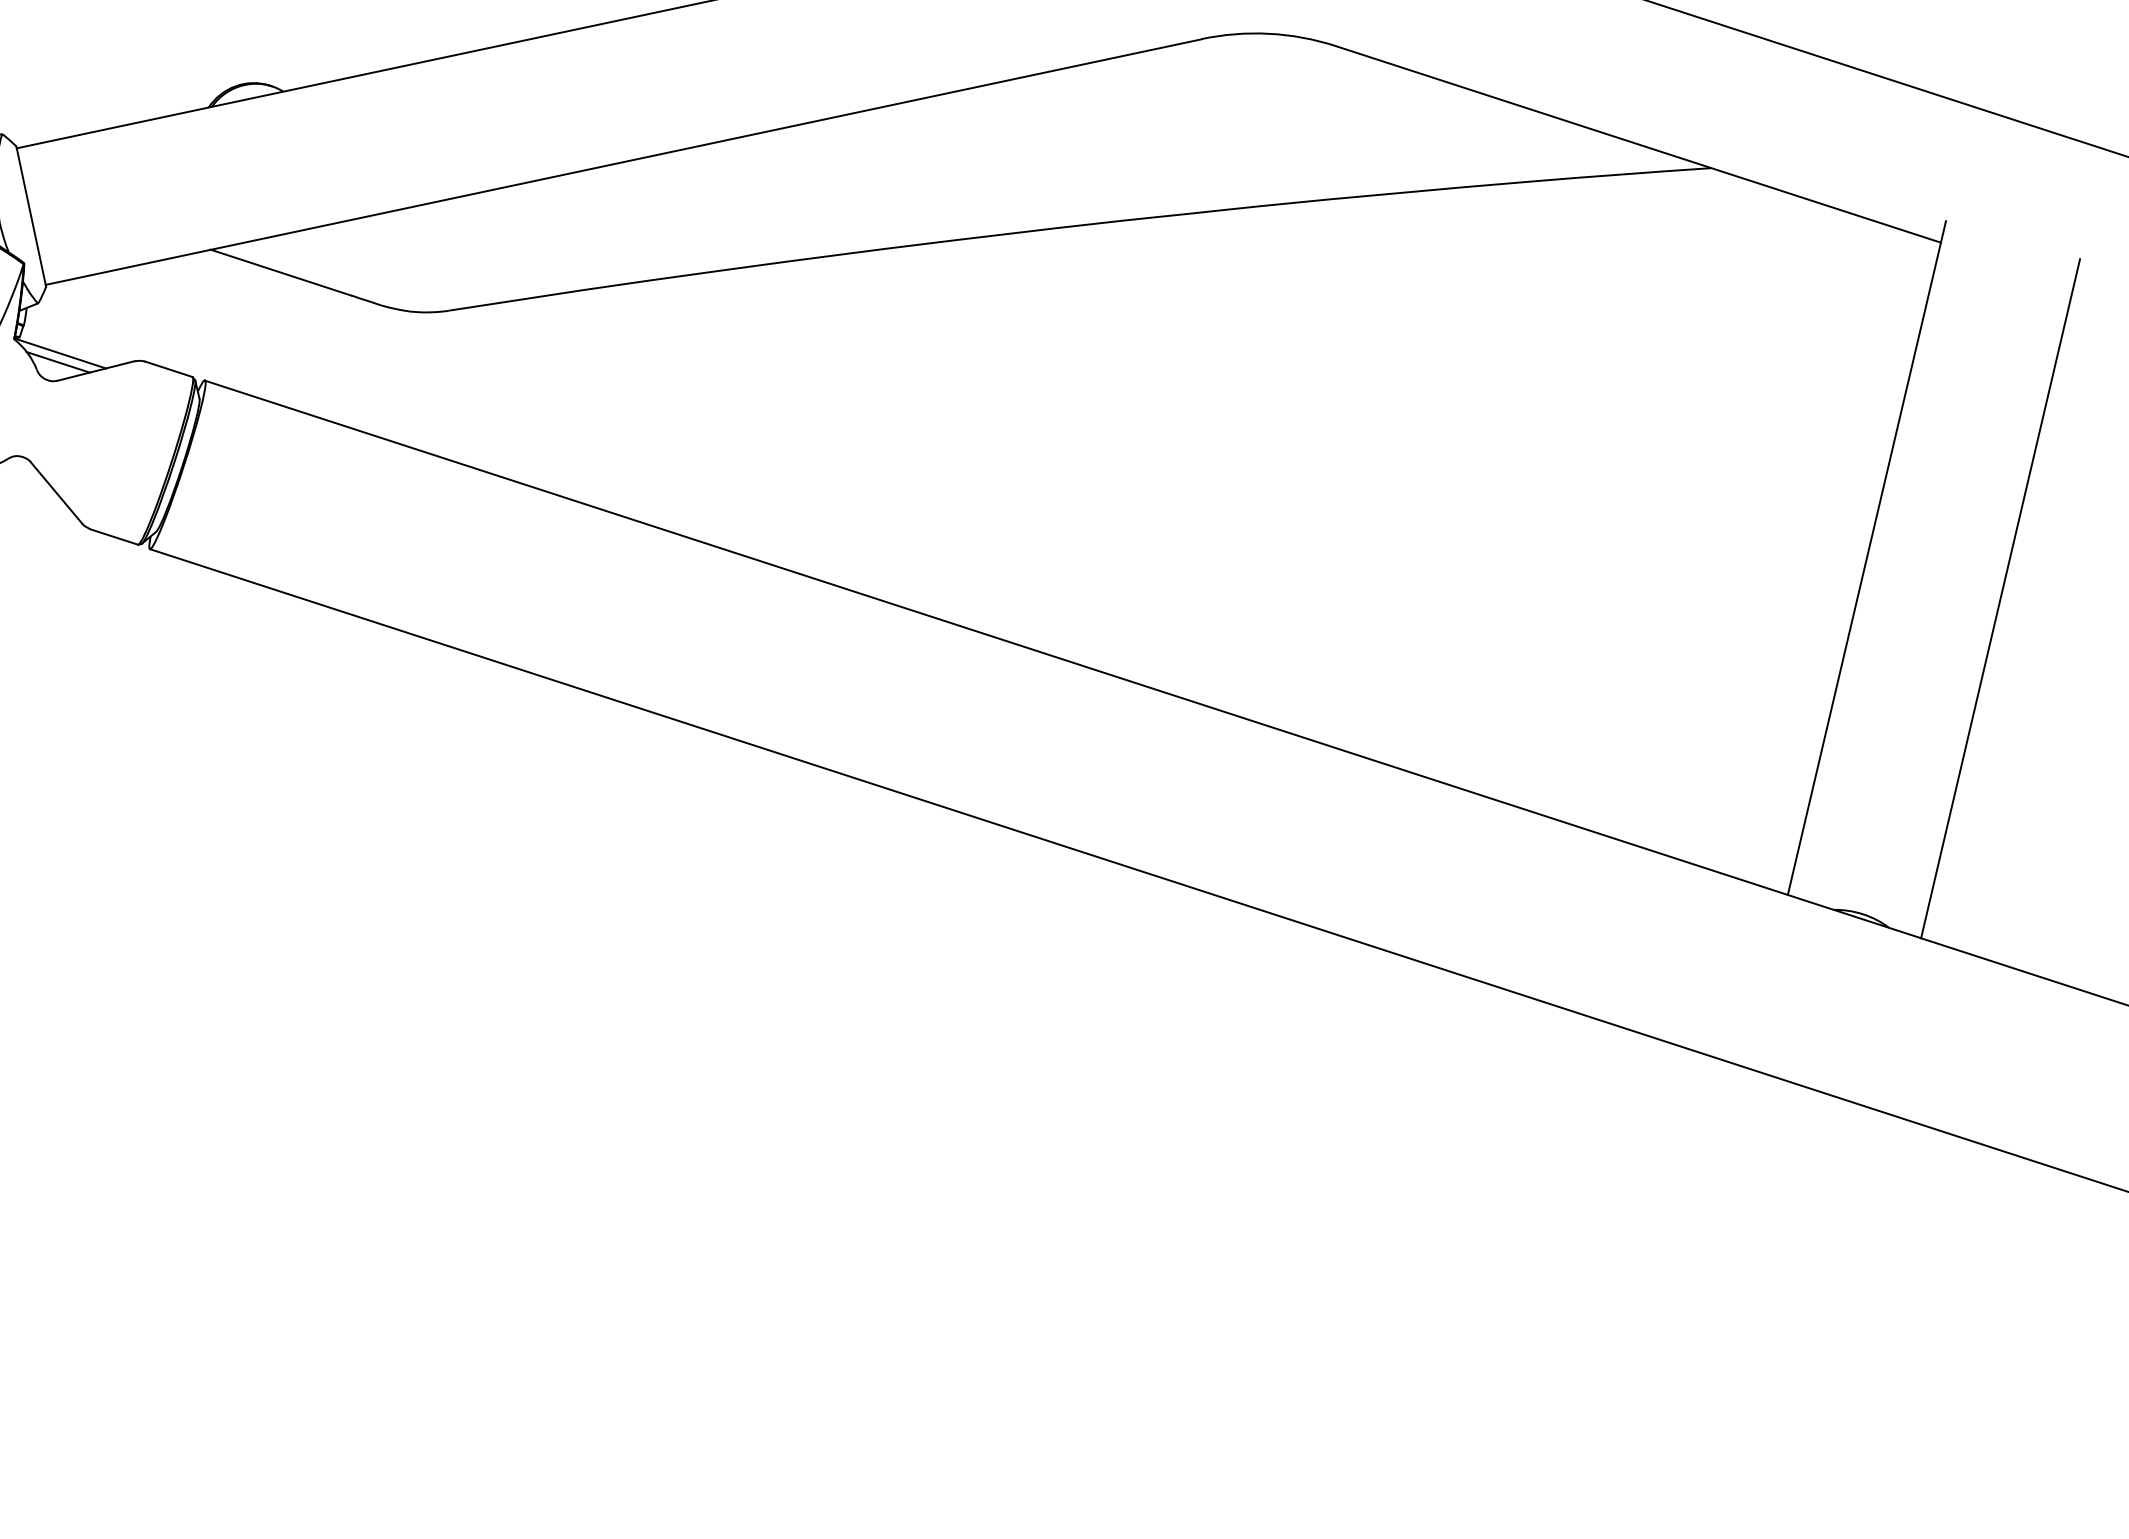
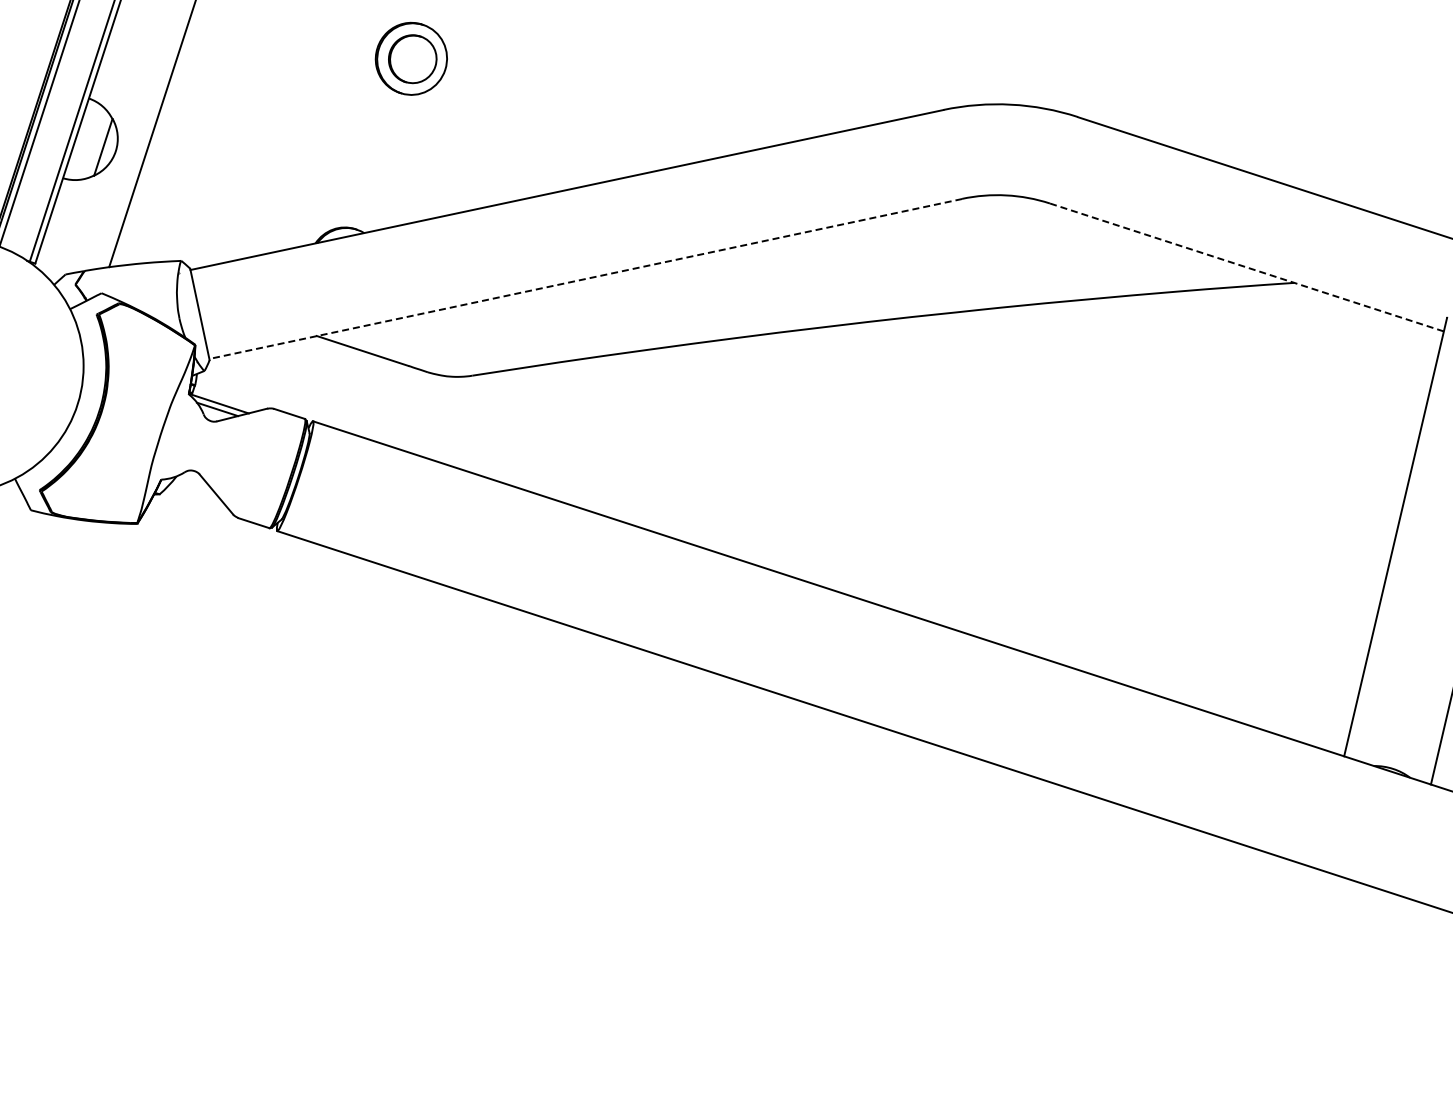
line: (1639, 144) -> (1247, 267), solid -> dashed
line: (623, 161) -> (585, 278), solid -> dashed

